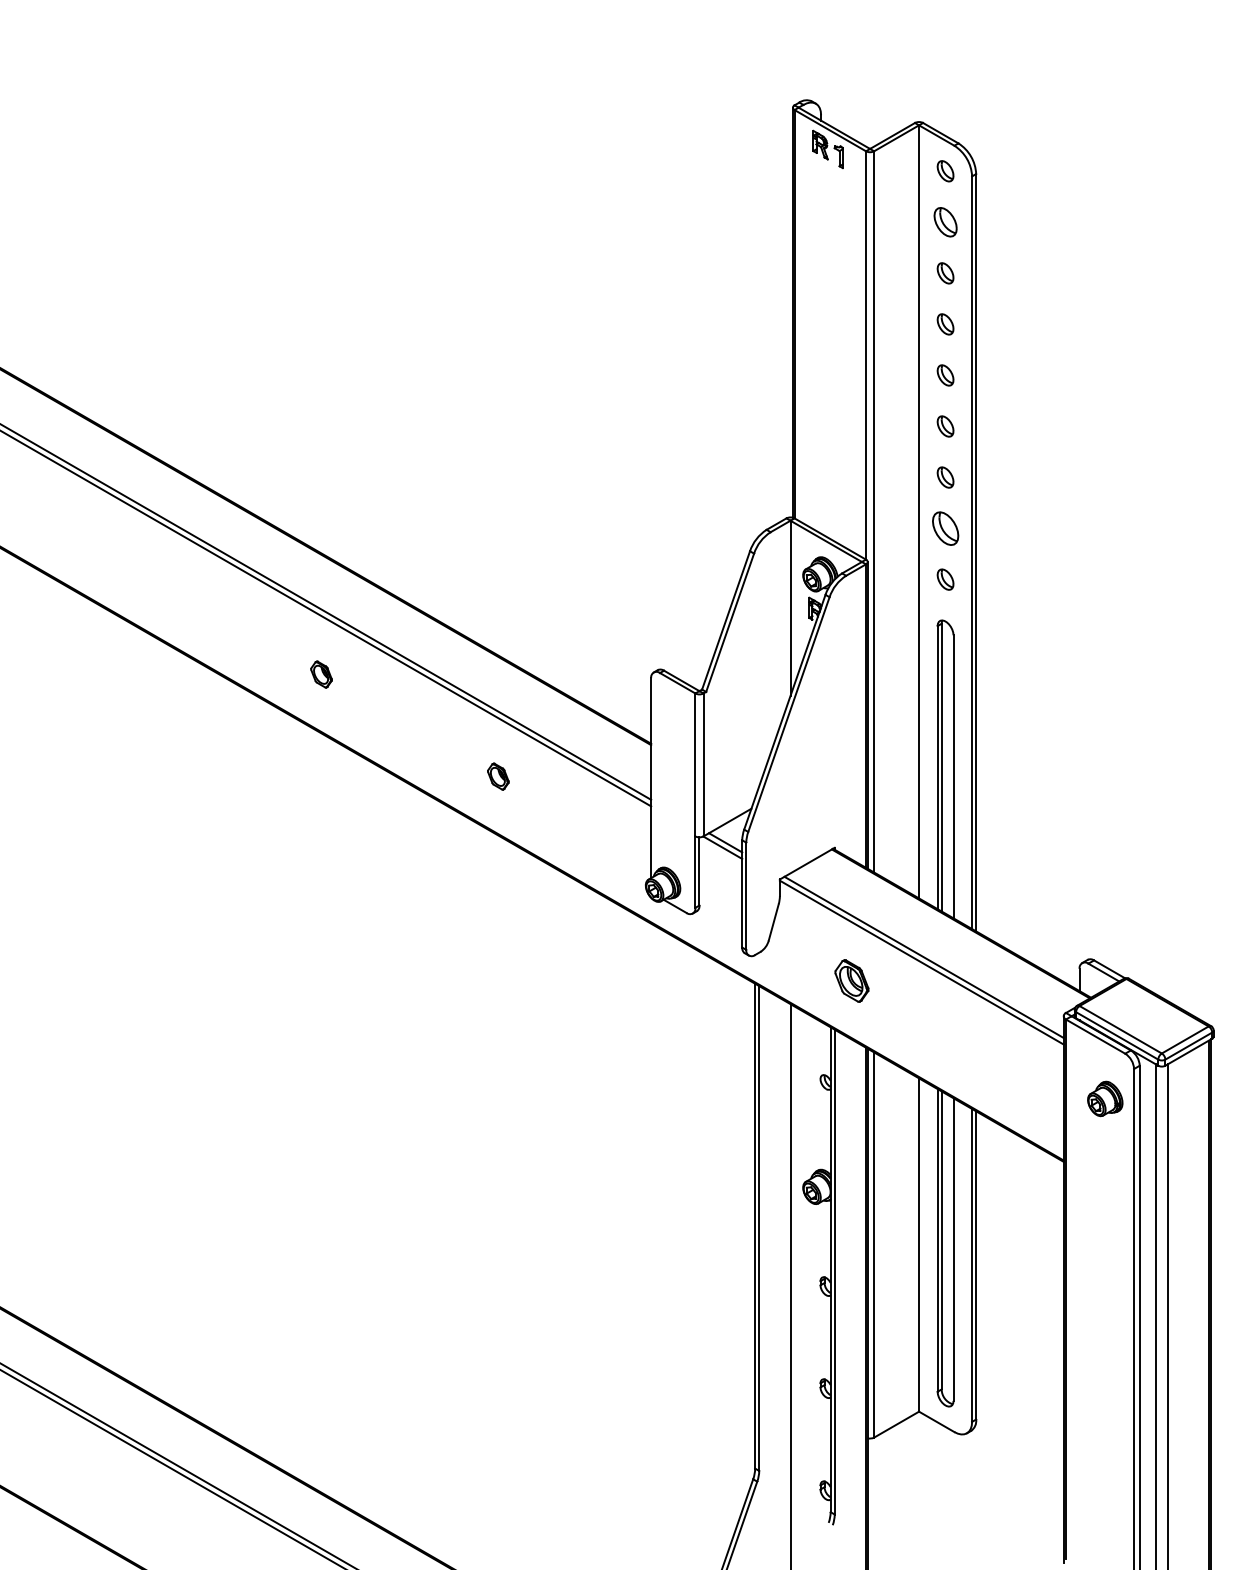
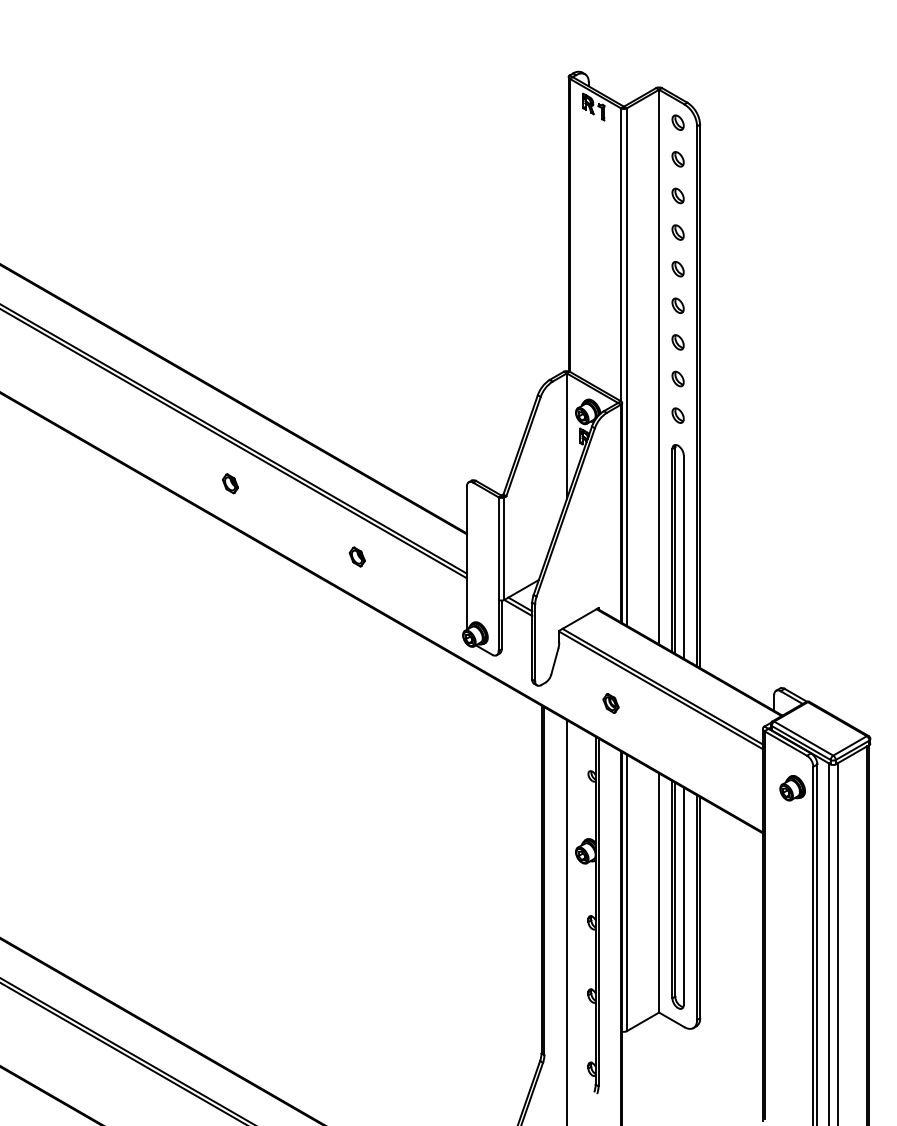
part: (945, 222) -> (678, 159), size x0.71
part: (945, 528) -> (678, 378), size x0.62
part: (851, 980) -> (610, 703), size x0.62

